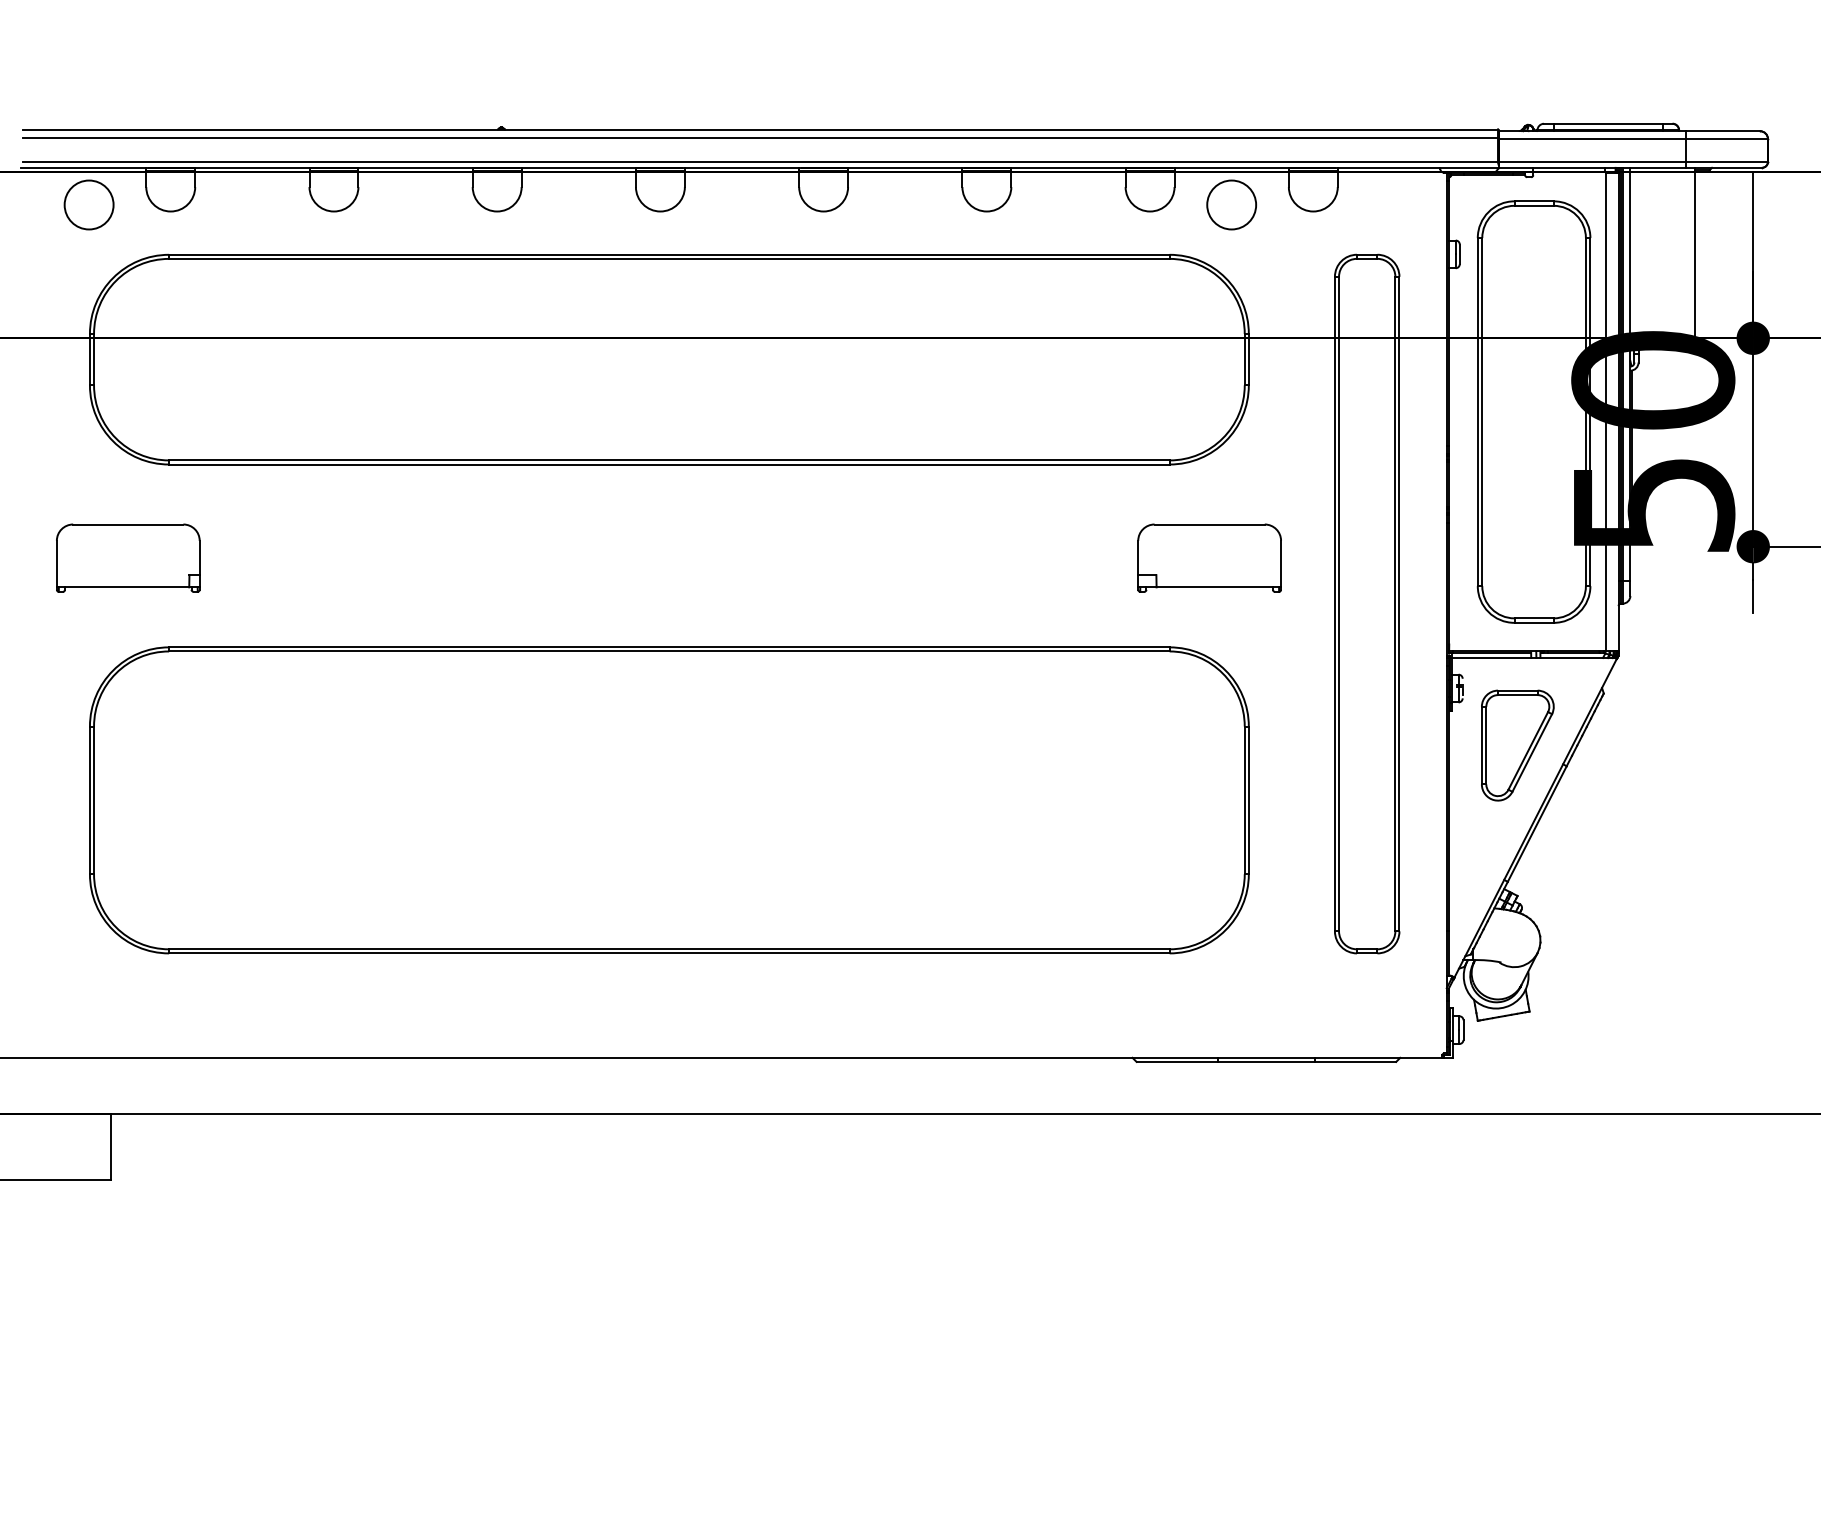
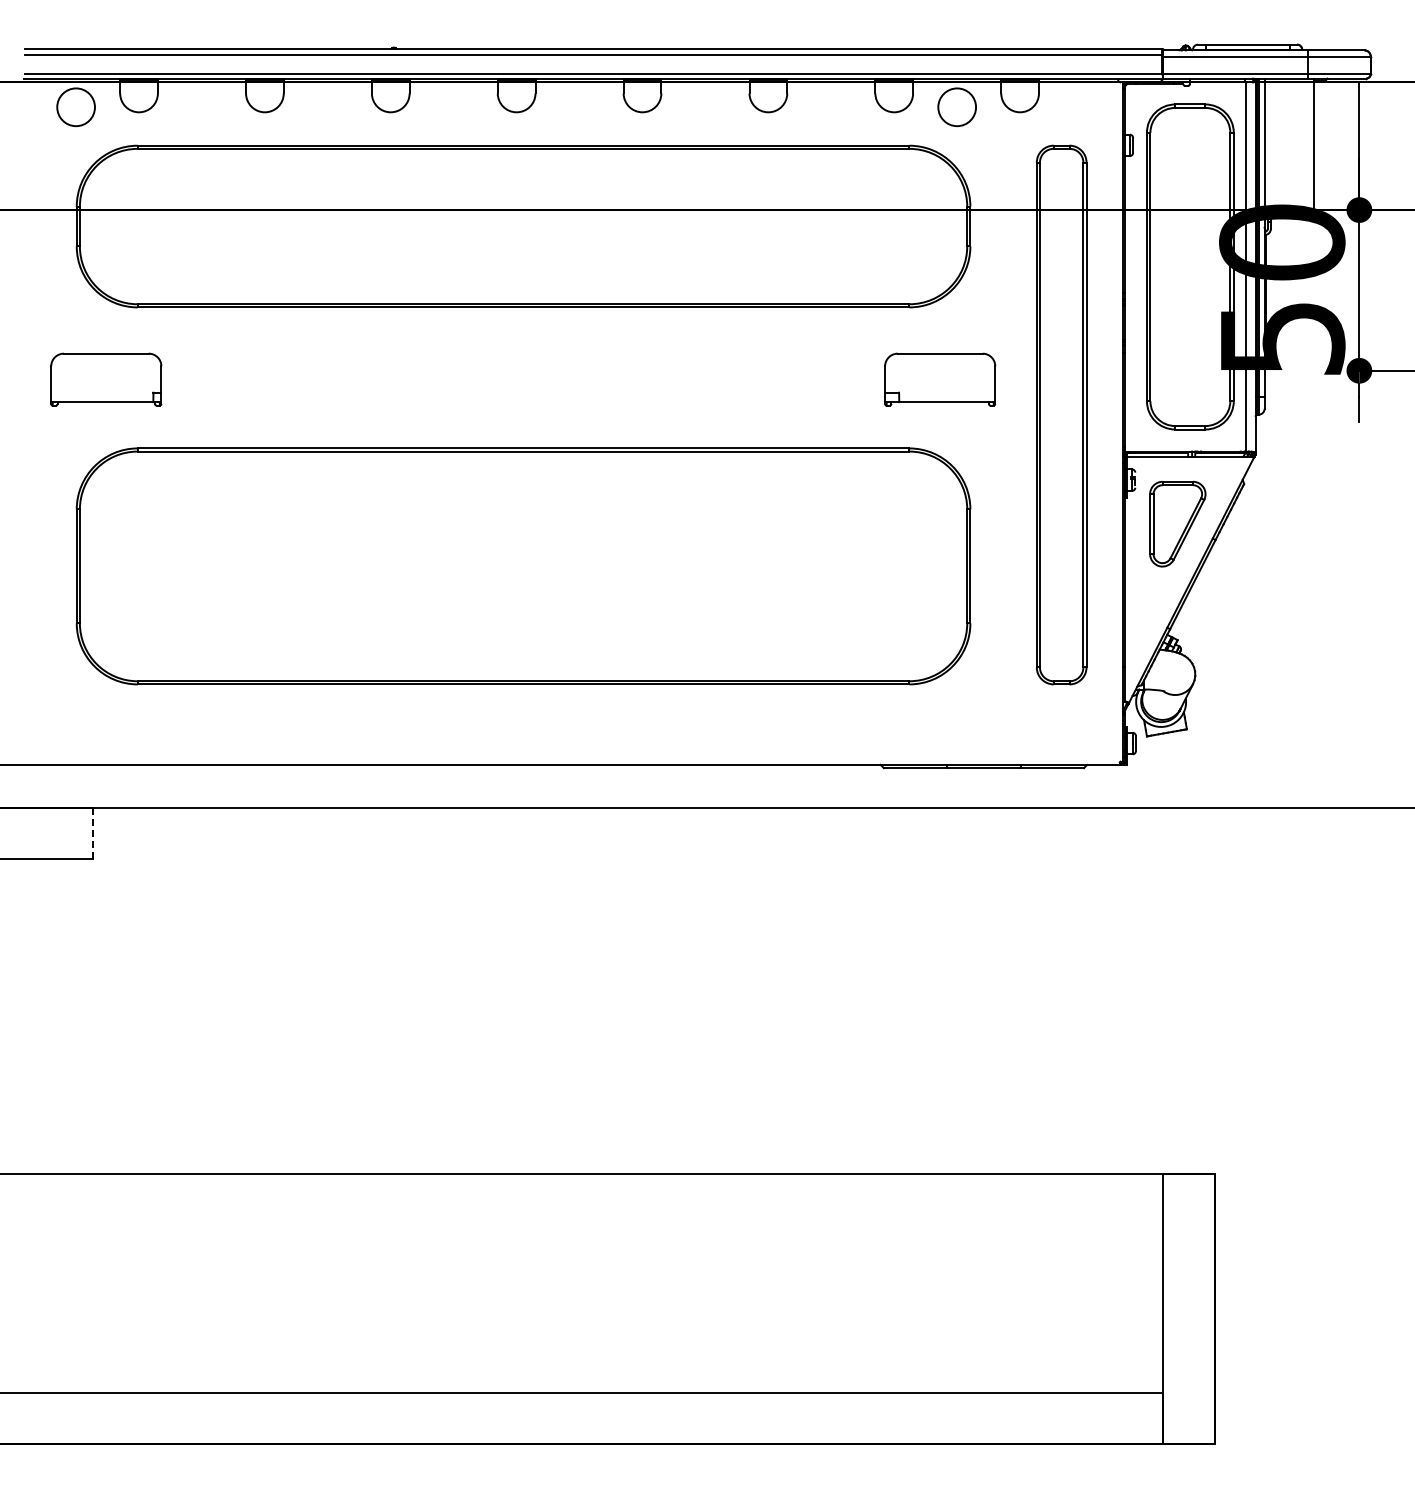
line: (111, 1146) -> (93, 833), solid -> dashed

